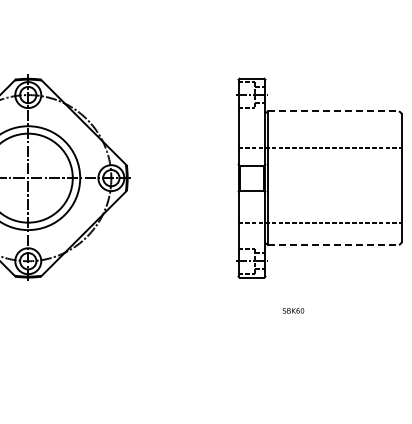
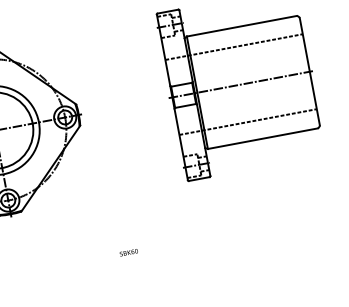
line: (334, 111) -> (242, 26), dashed -> solid
line: (319, 147) -> (233, 47), moved
line: (320, 178) -> (241, 84), added
line: (334, 244) -> (263, 138), dashed -> solid
text: (293, 310) -> (128, 252), moved

